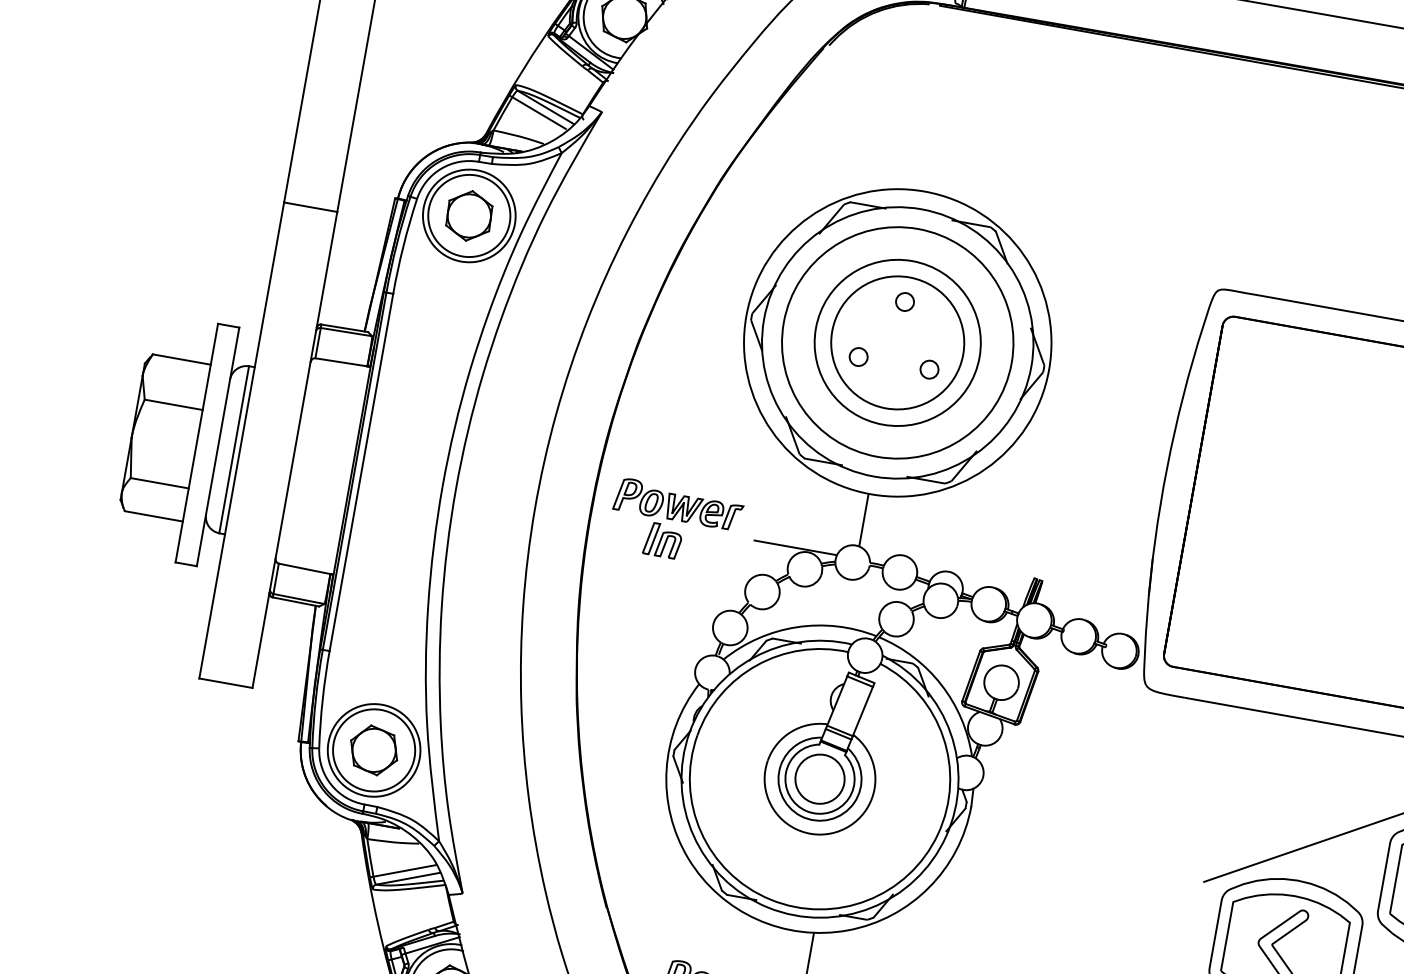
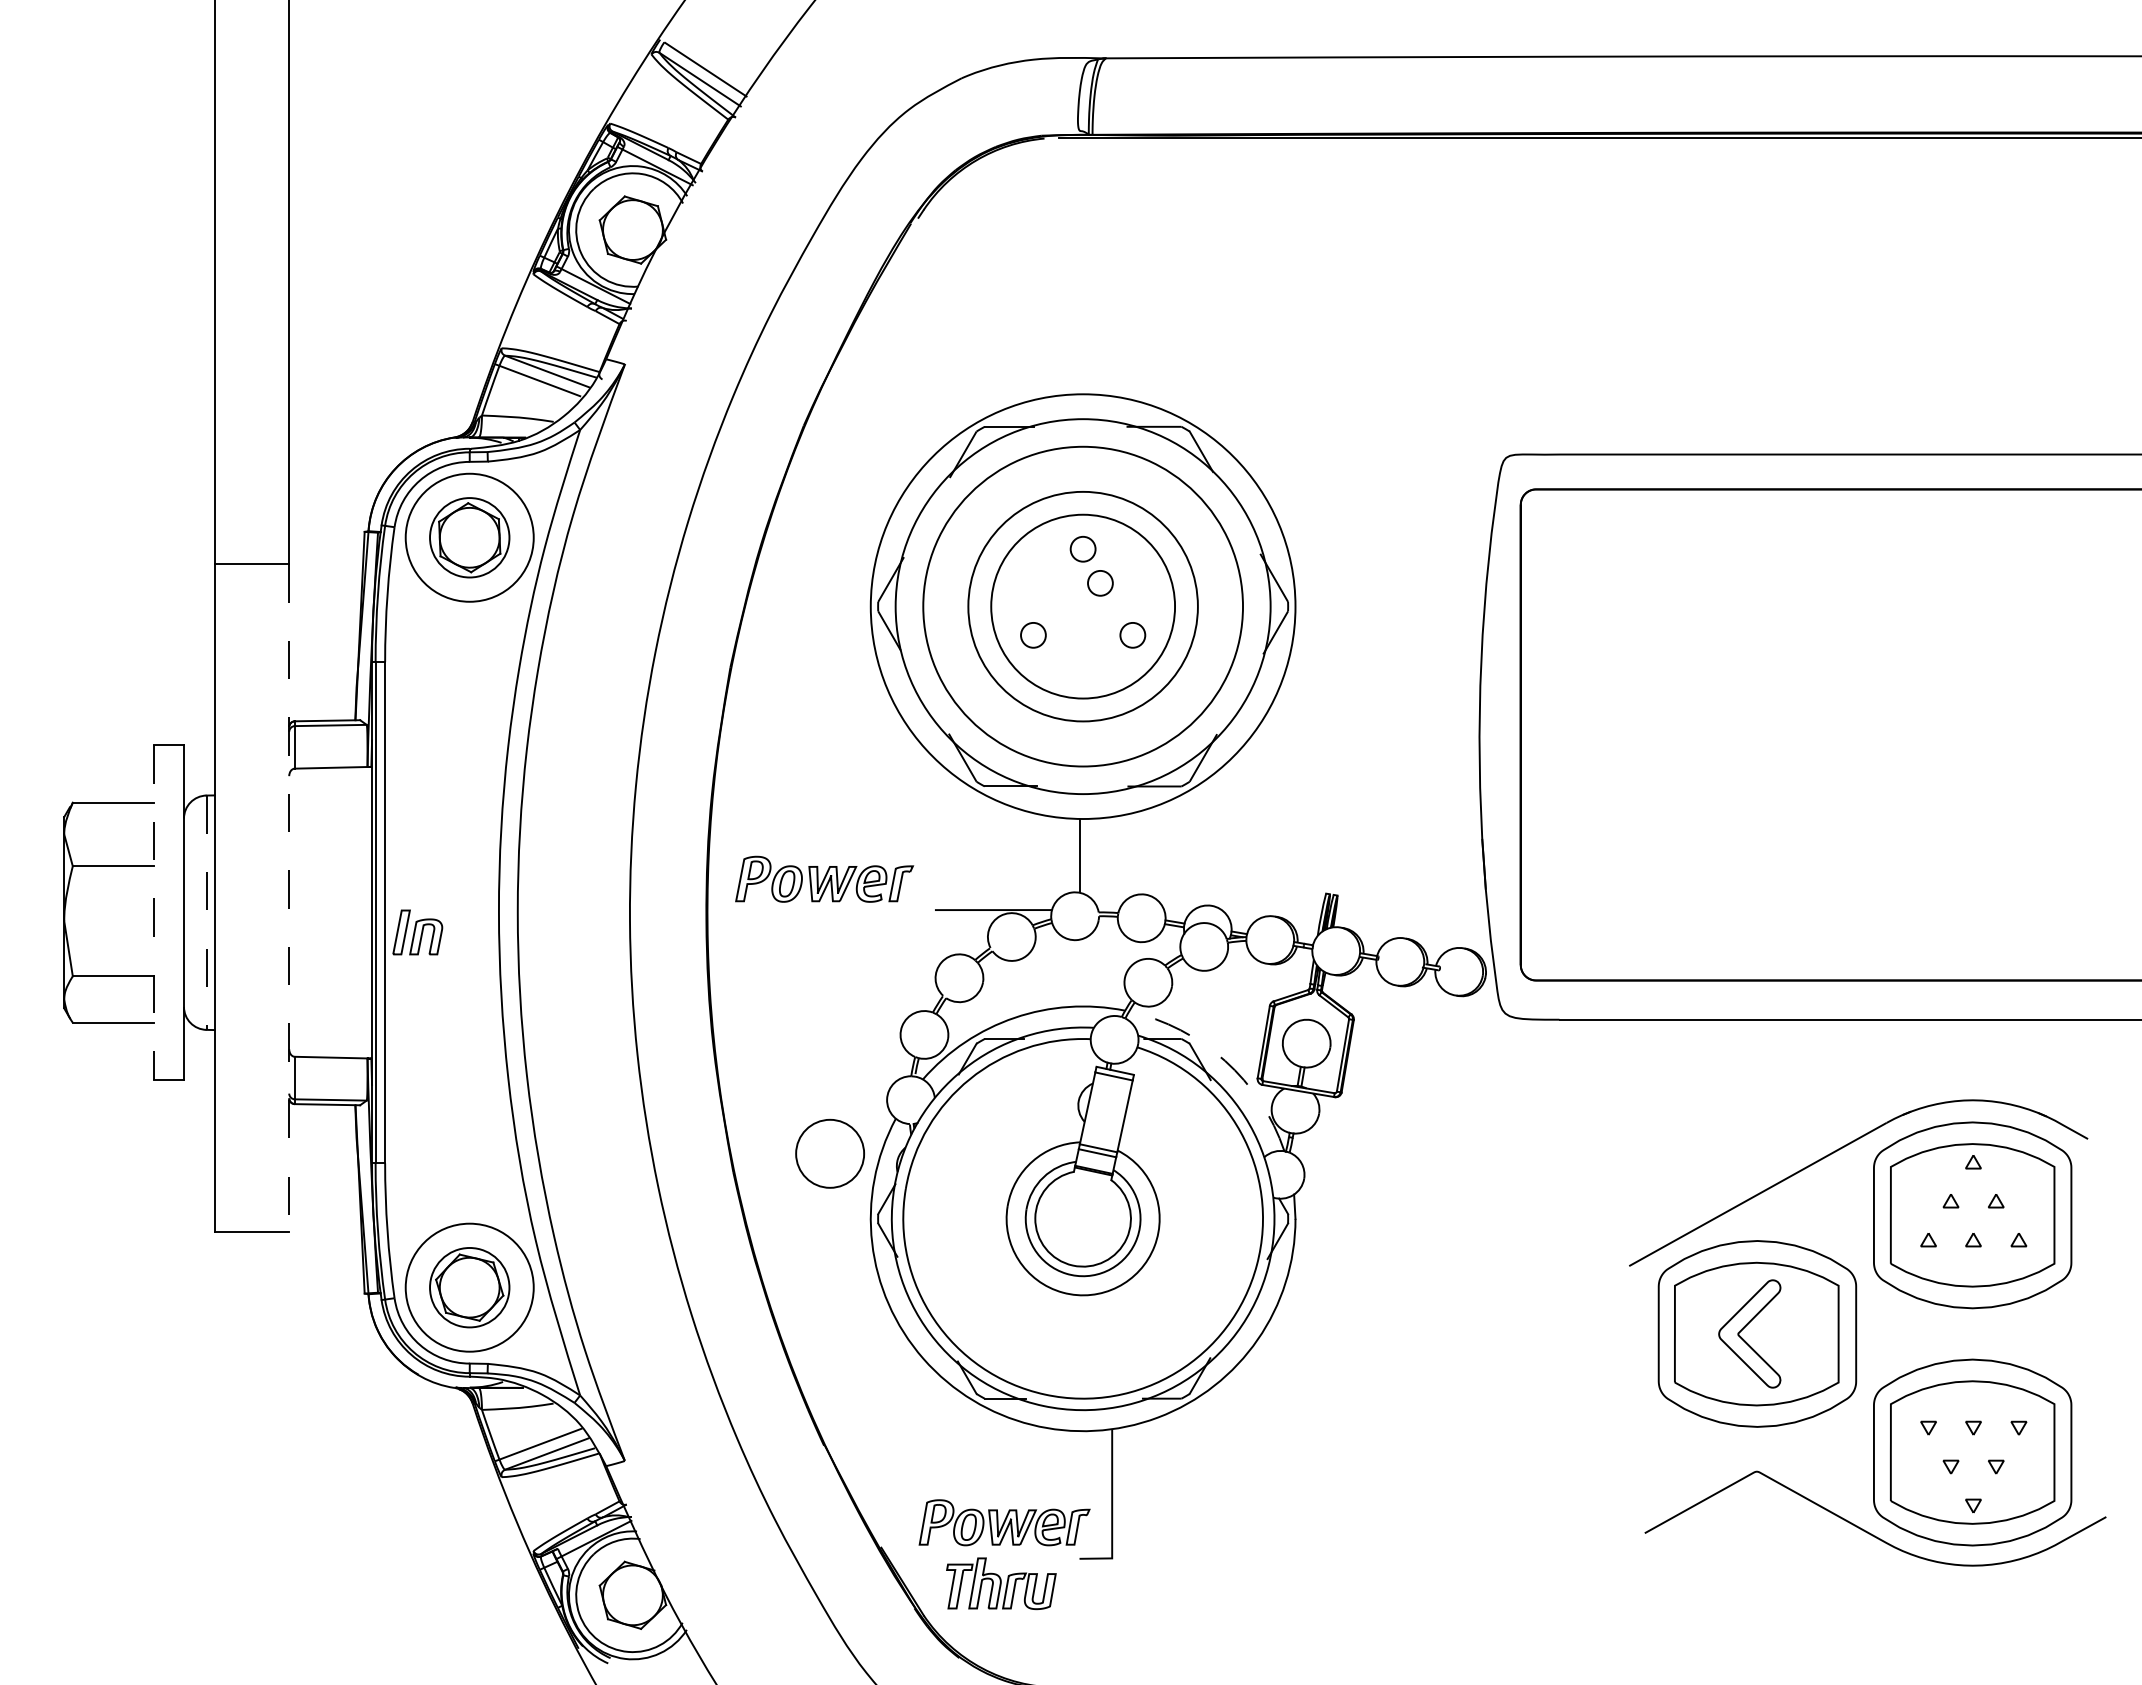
circle: (469, 215) -> (469, 537), size x0.7
circle: (913, 328) -> (1100, 583), added
line: (196, 443) -> (154, 913), solid -> dashed
line: (234, 450) -> (206, 913), solid -> dashed
line: (295, 450) -> (289, 898), solid -> dashed
part: (662, 540) -> (417, 932), moved
arc: (941, 684) -> (1225, 1060), solid -> dashed
circle: (373, 750) -> (469, 1287), size x0.7
circle: (819, 778) -> (829, 1153), moved

